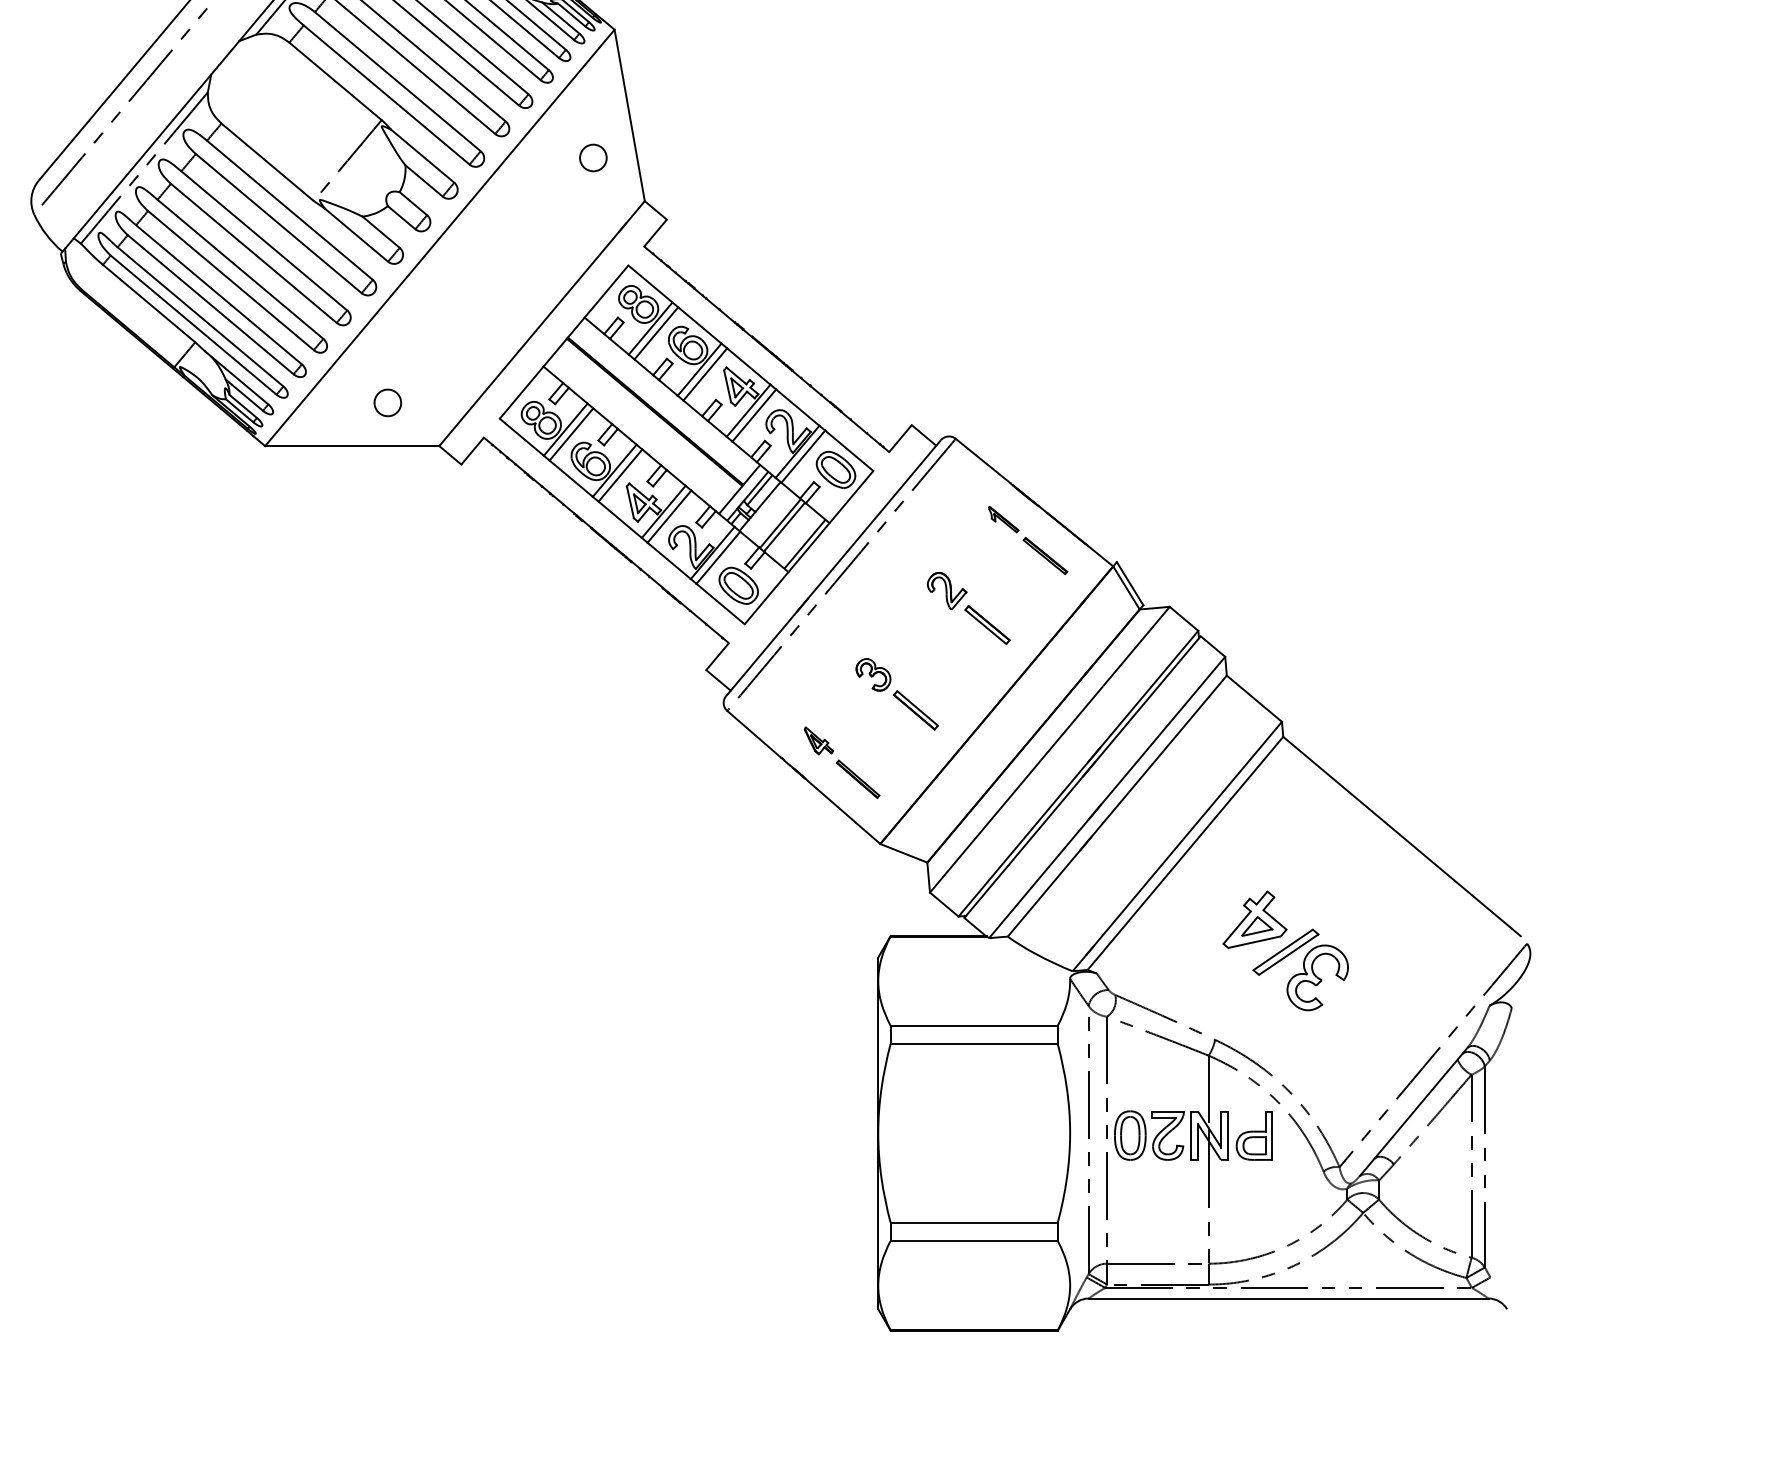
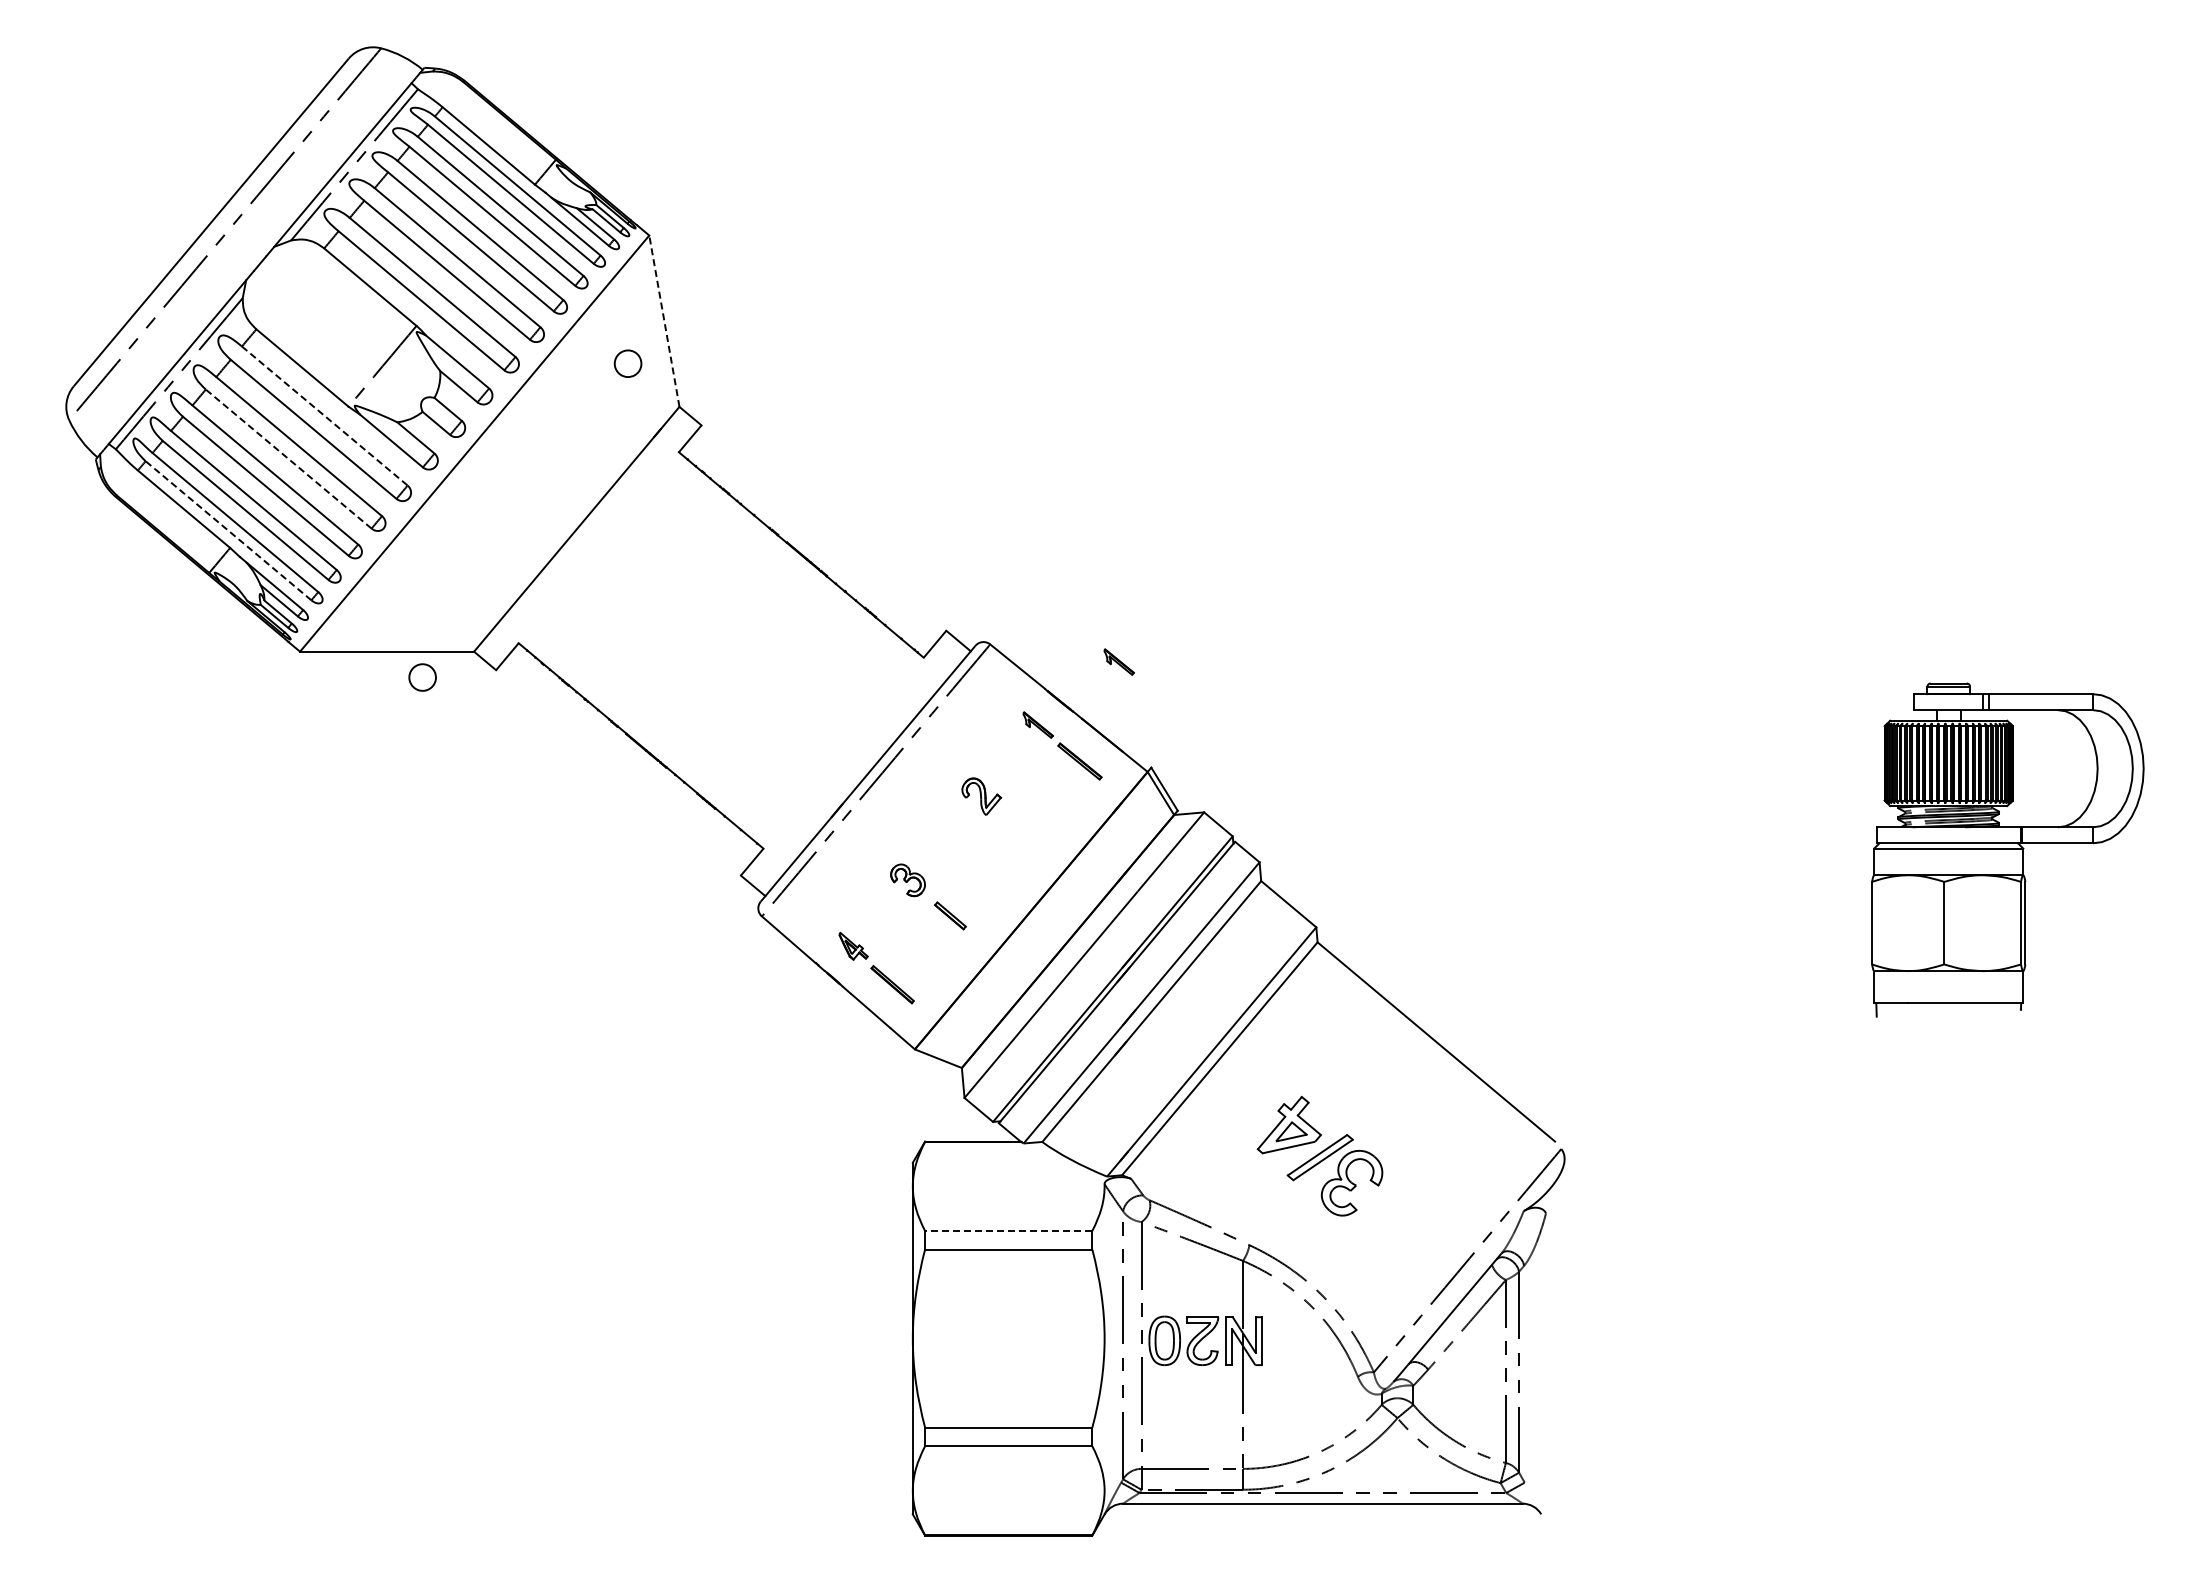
line: (629, 114) -> (664, 320), solid -> dashed
line: (290, 210) -> (325, 416), solid -> dashed
line: (253, 252) -> (288, 458), solid -> dashed
line: (193, 324) -> (228, 530), solid -> dashed
part: (387, 402) -> (422, 677), moved
part: (685, 444) -> (720, 650), removed
part: (1084, 455) -> (1118, 661), added
part: (986, 624) -> (1021, 830), removed
part: (915, 710) -> (950, 915), size x0.7
line: (973, 1025) -> (1008, 1230), solid -> dashed
part: (1254, 1135) -> (1288, 1340), removed

